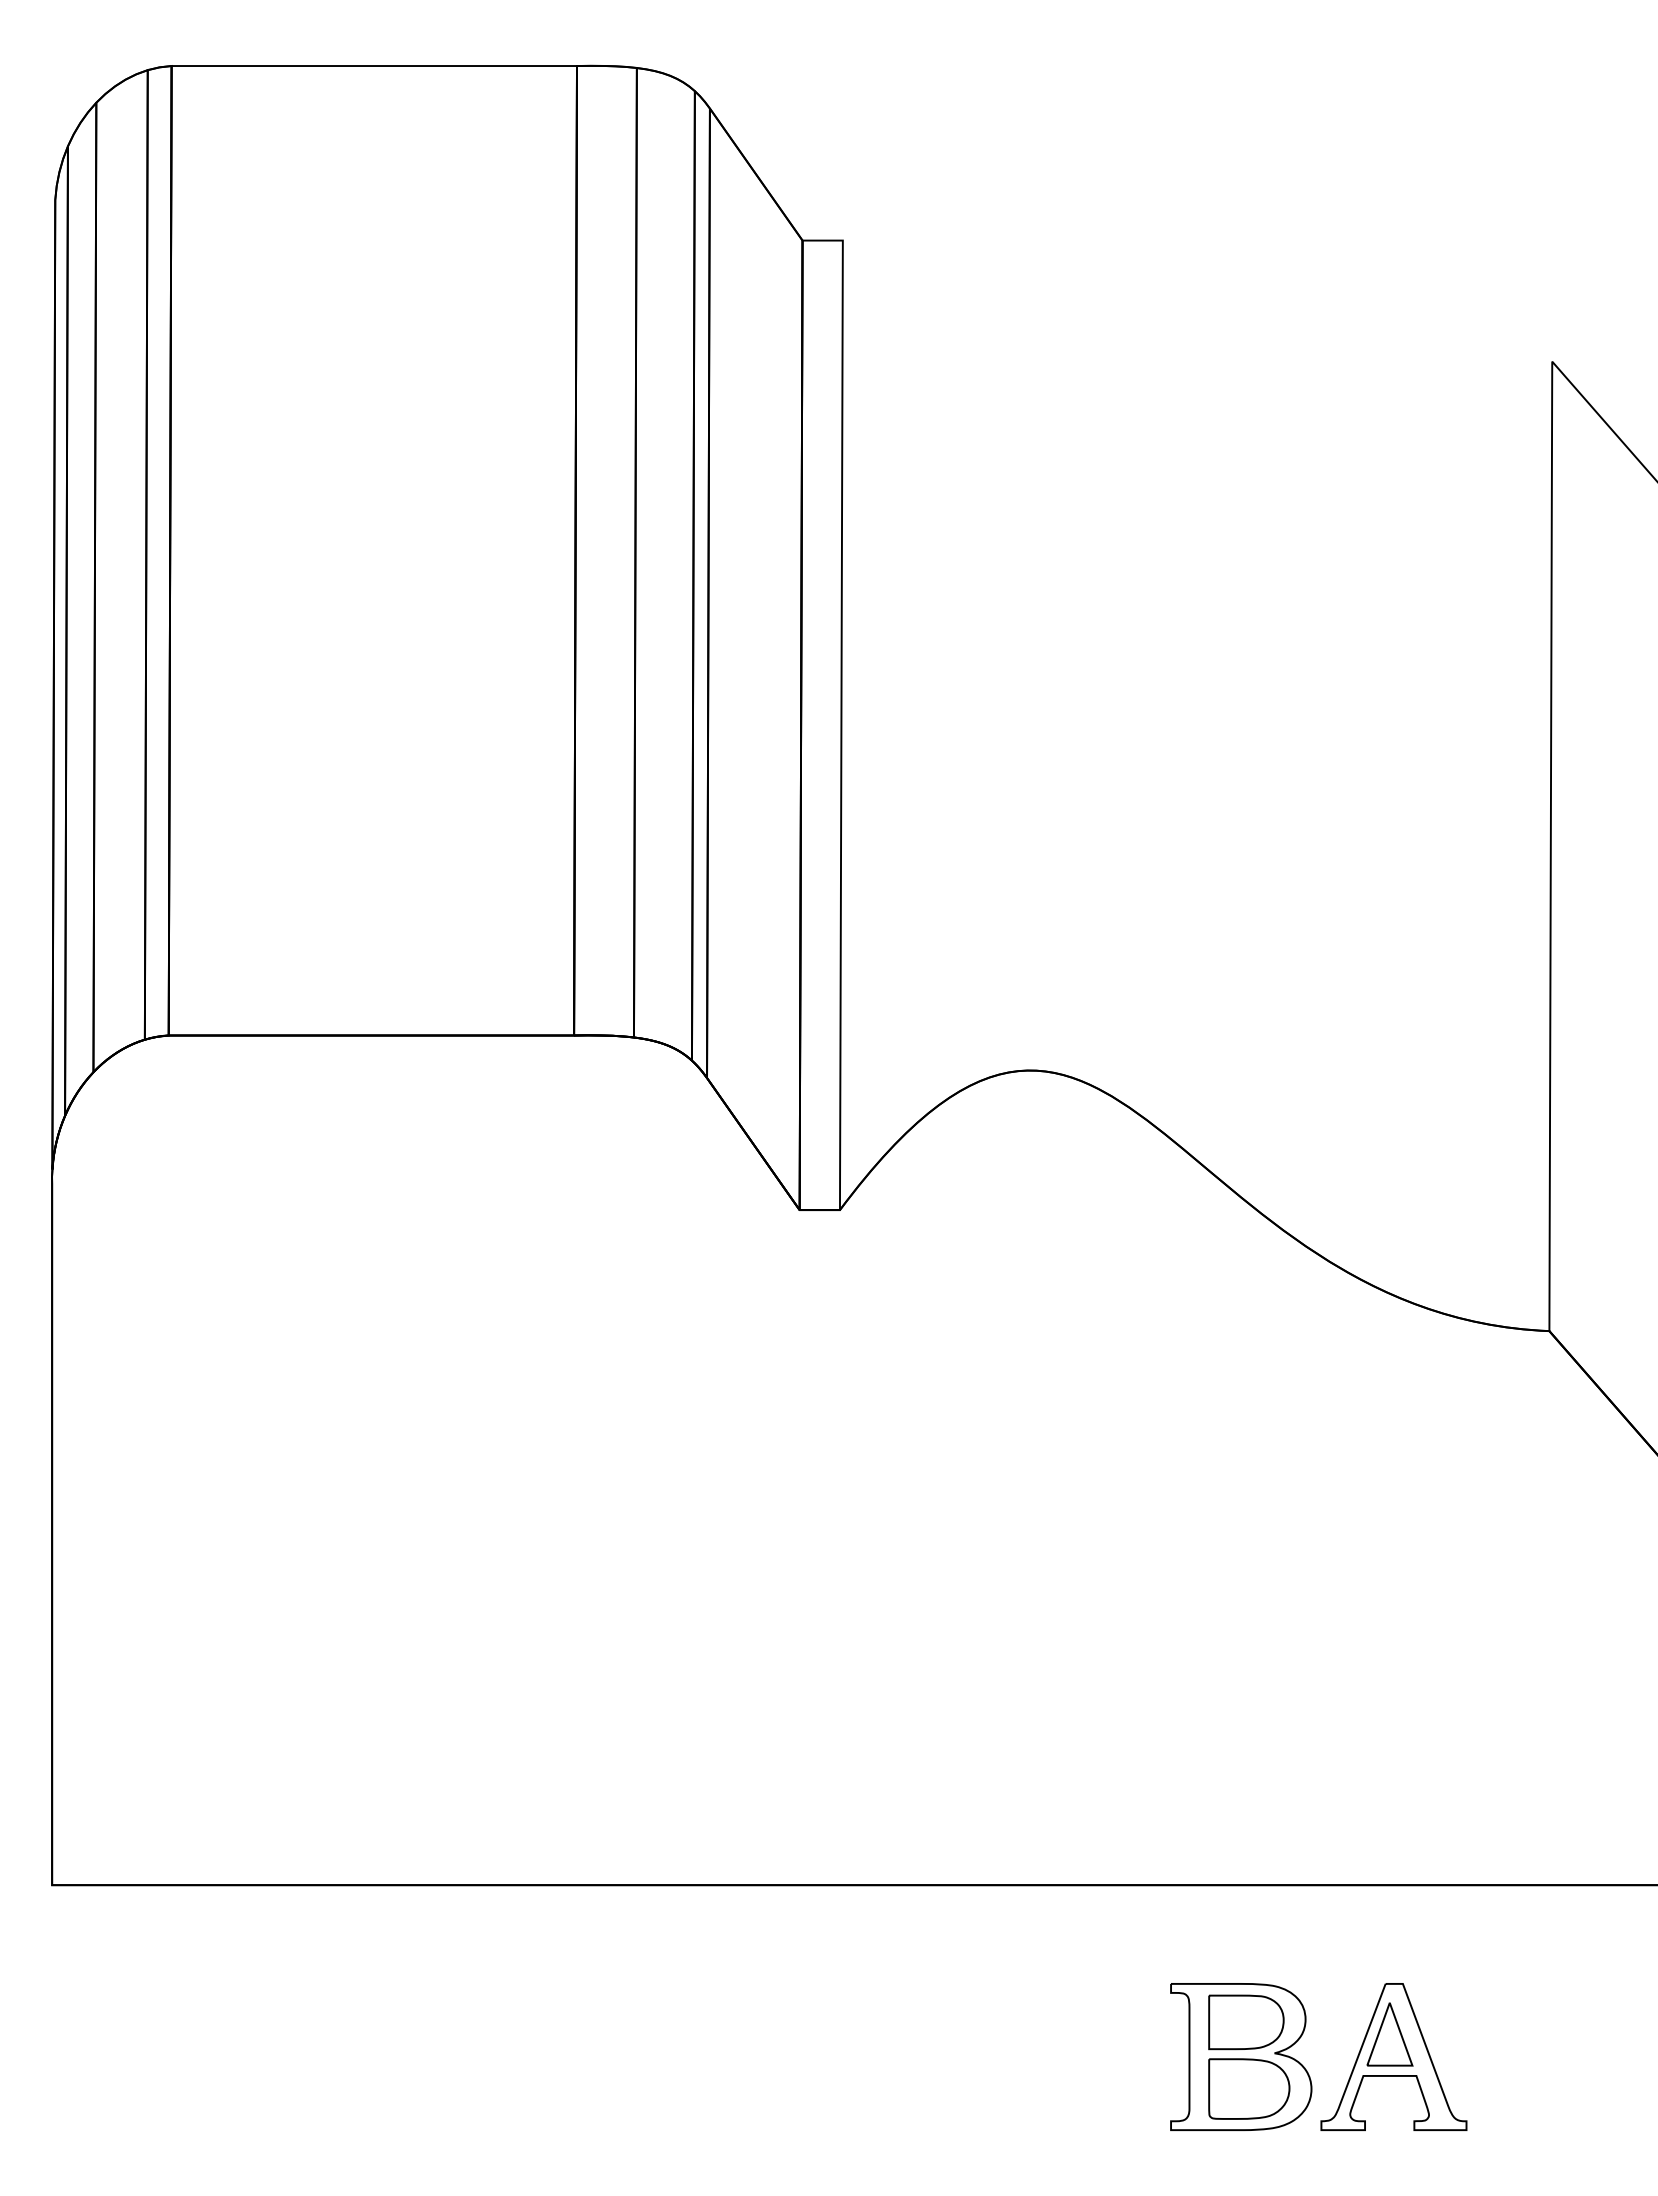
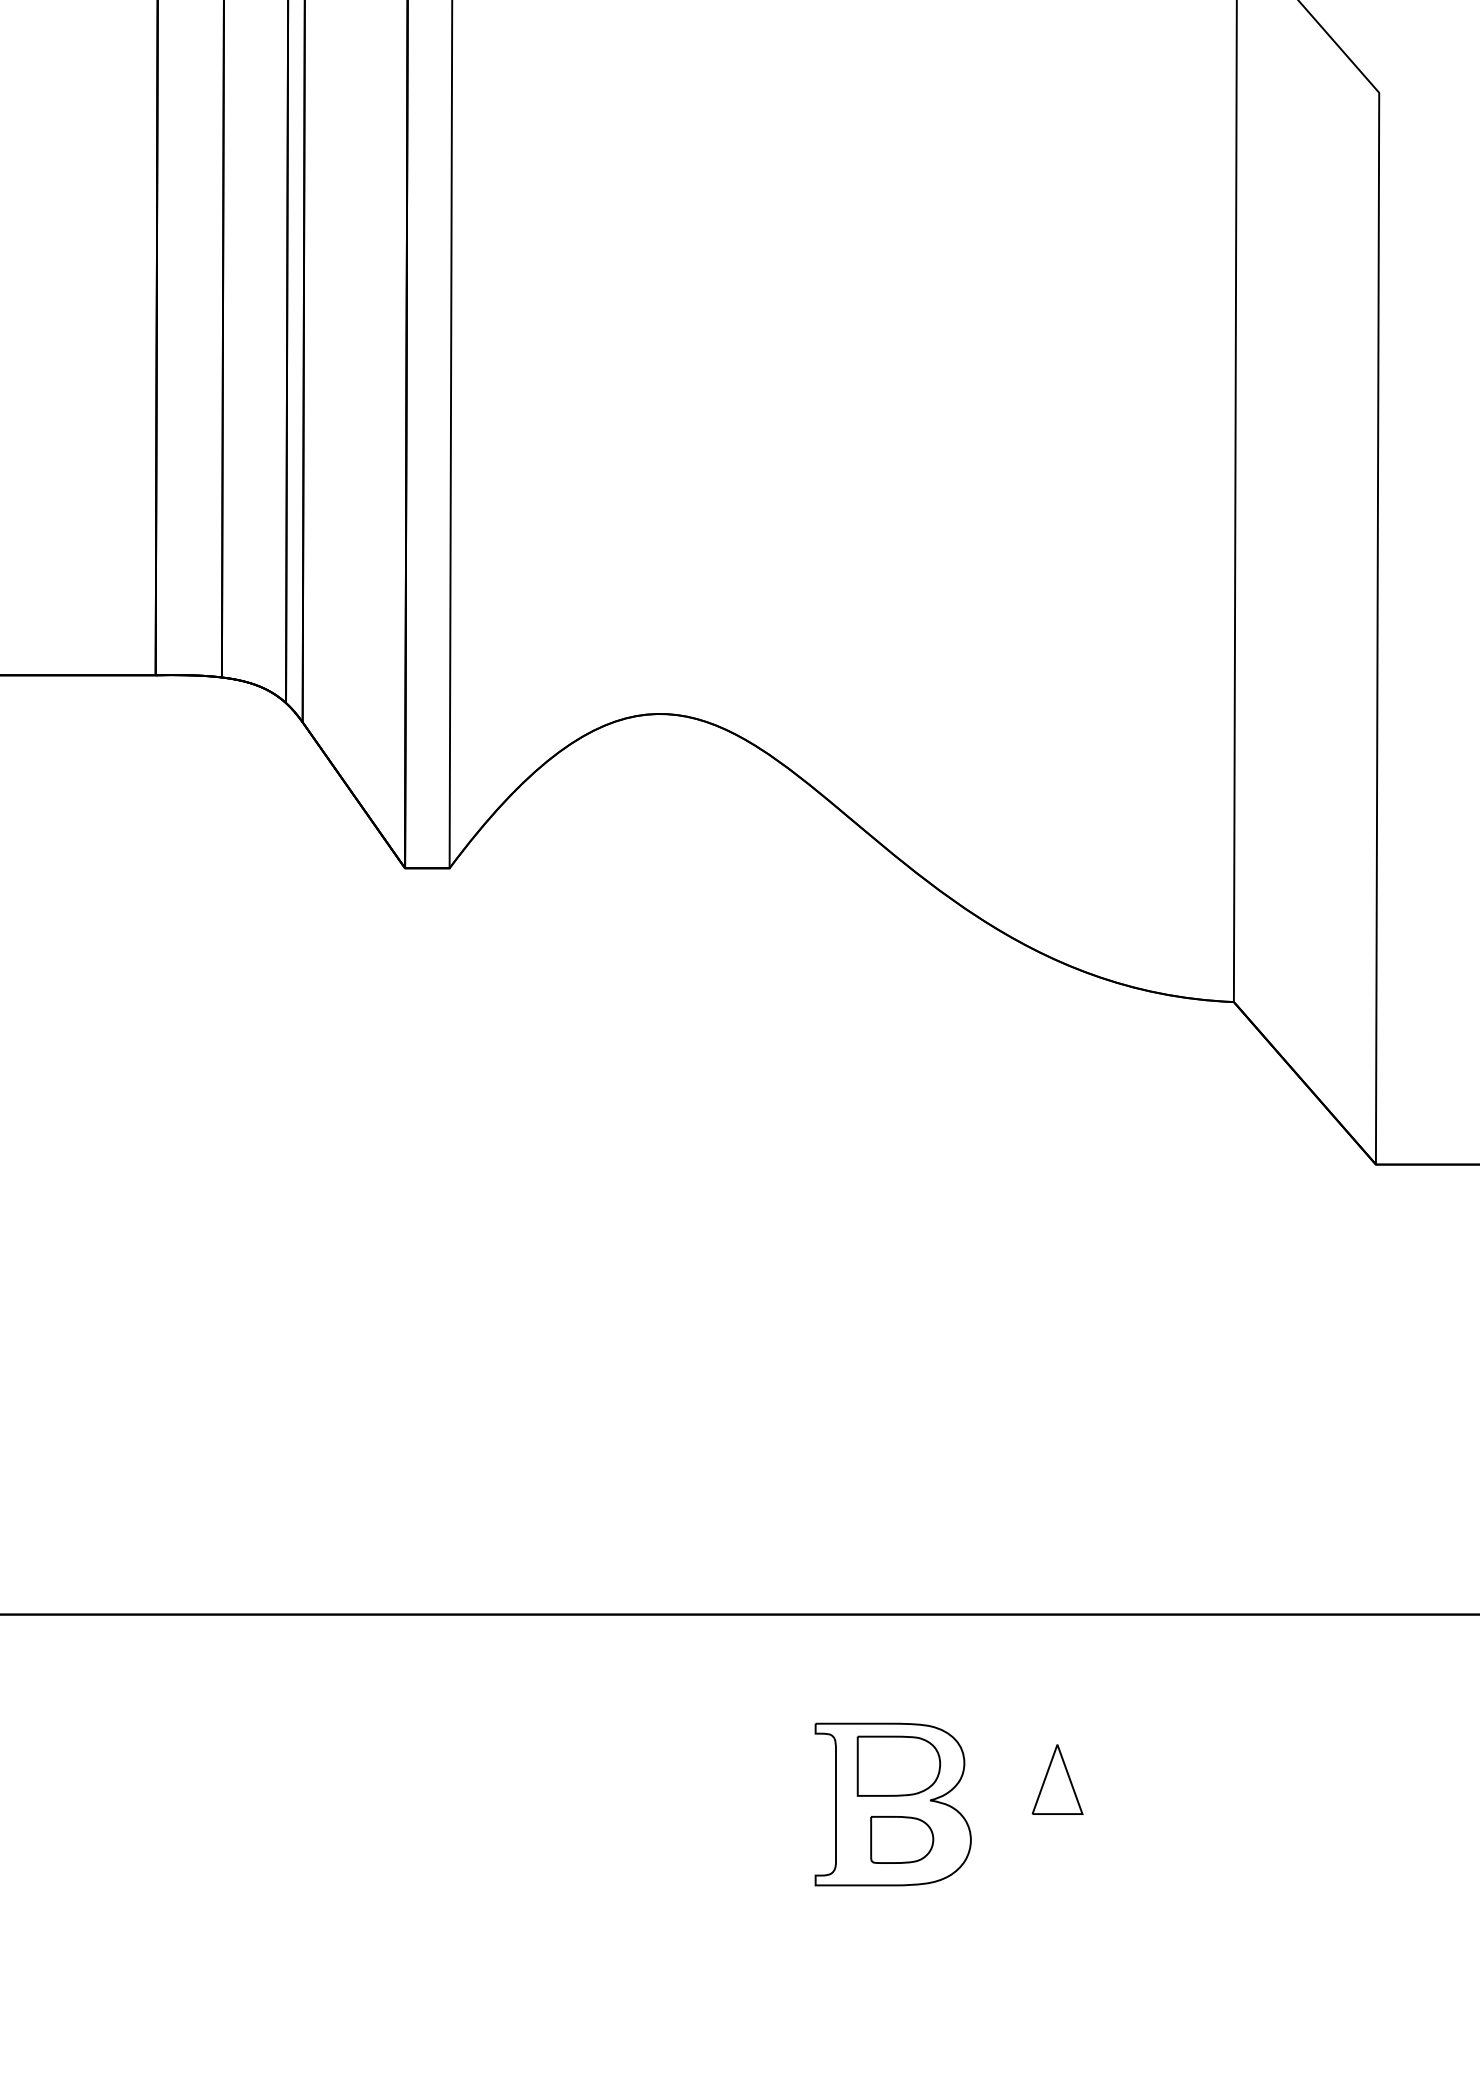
part: (1393, 2056) -> (1061, 1803), removed
part: (1249, 2088) -> (902, 1839), size x0.7

